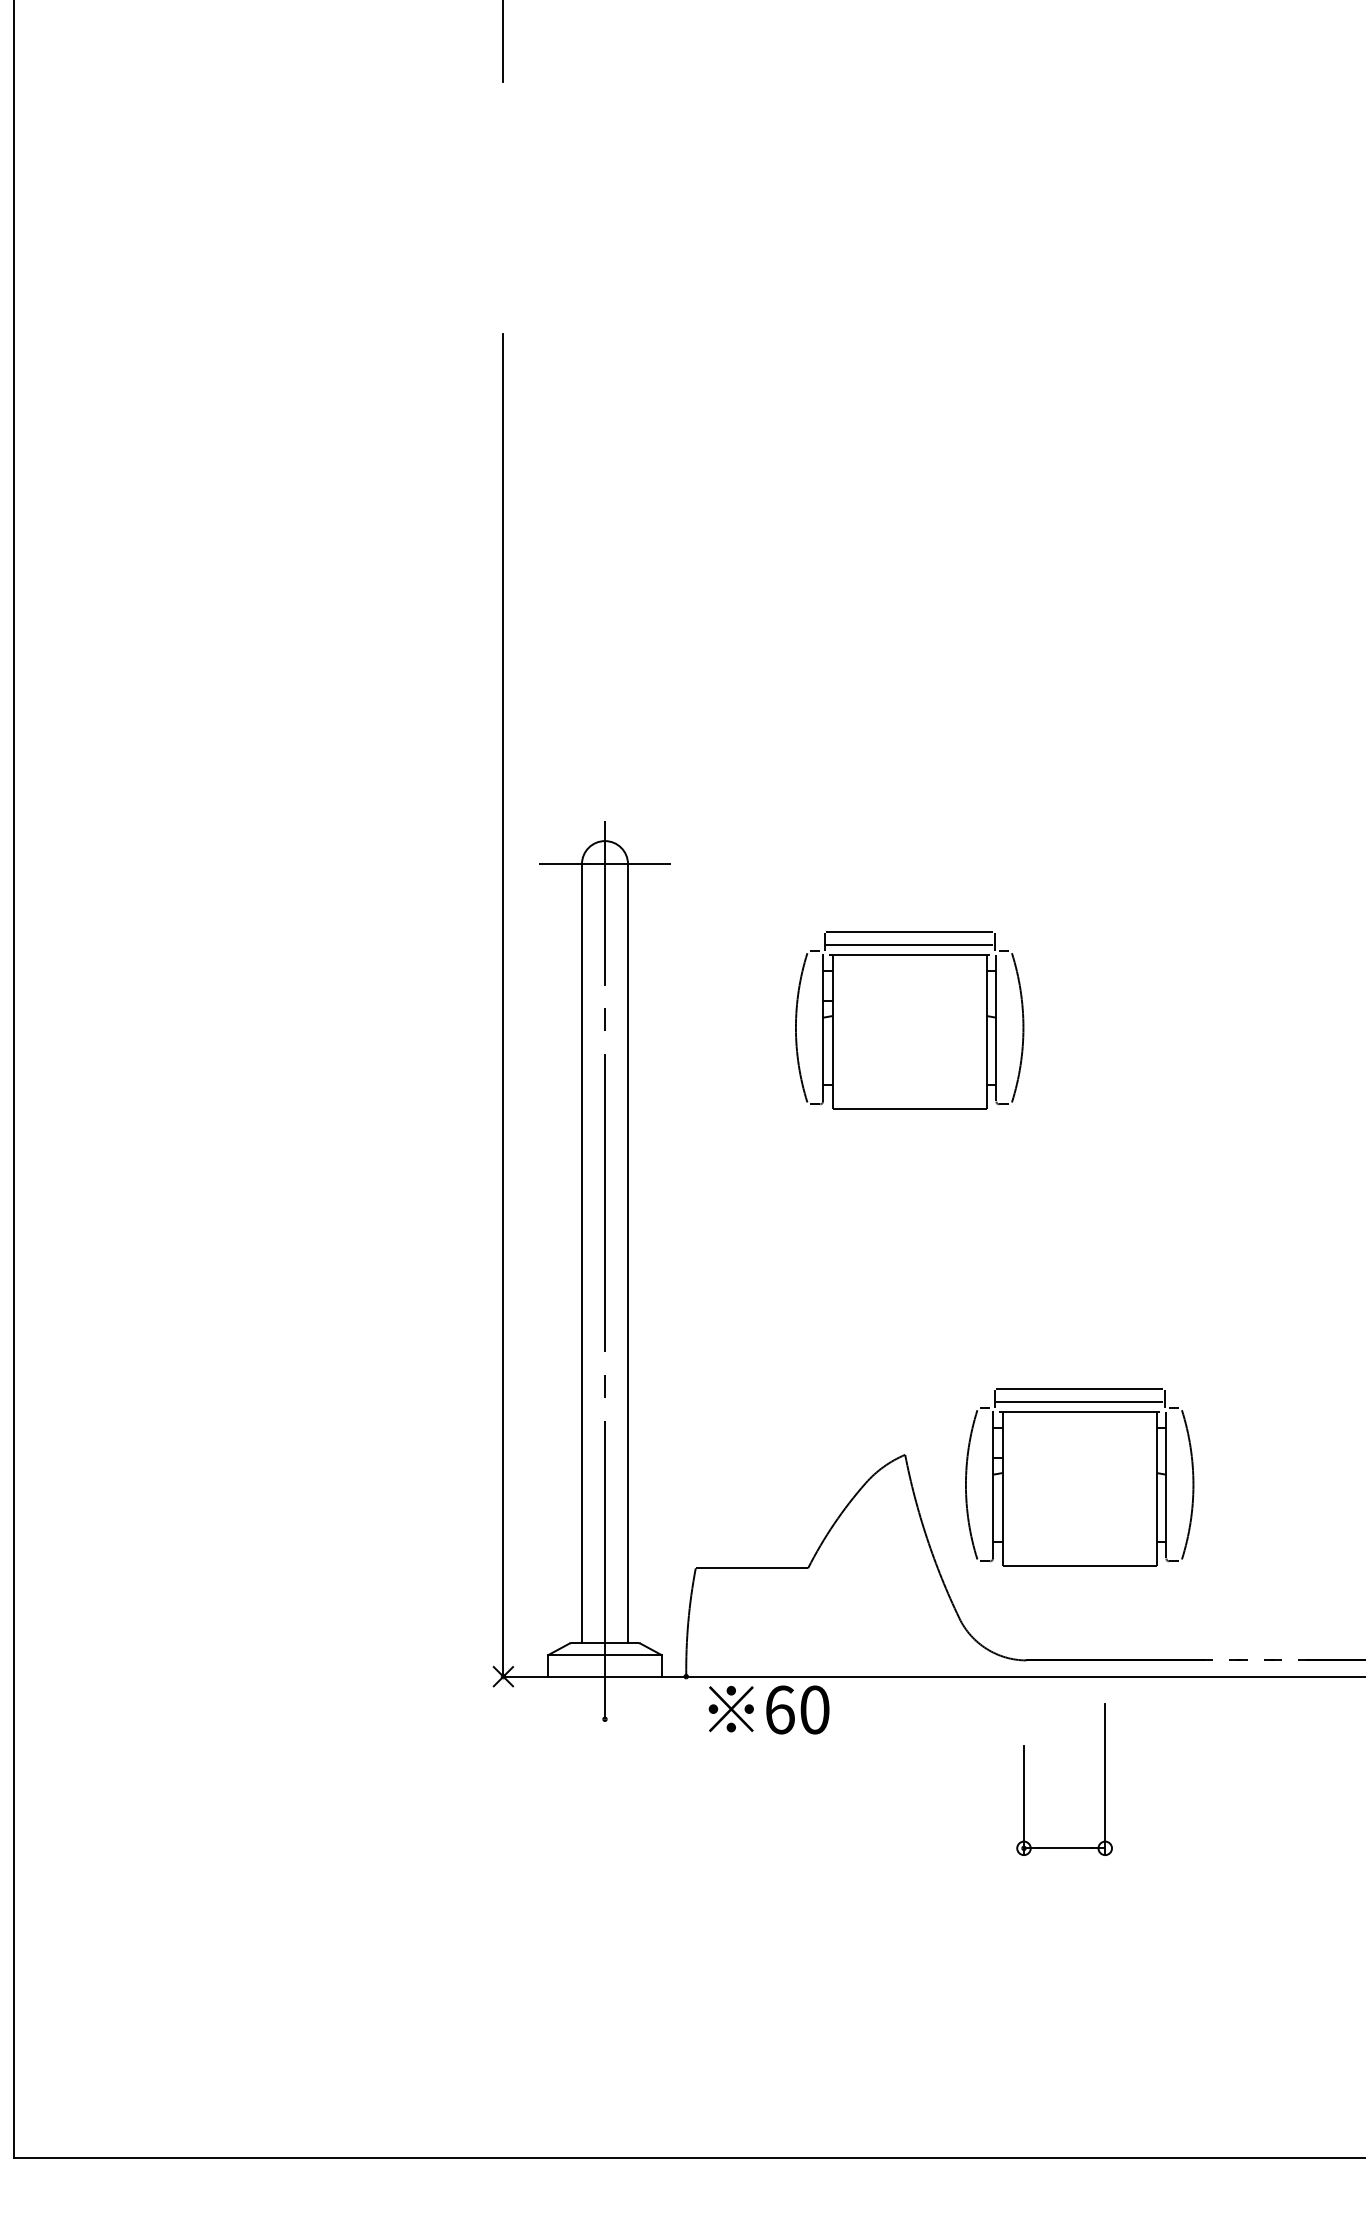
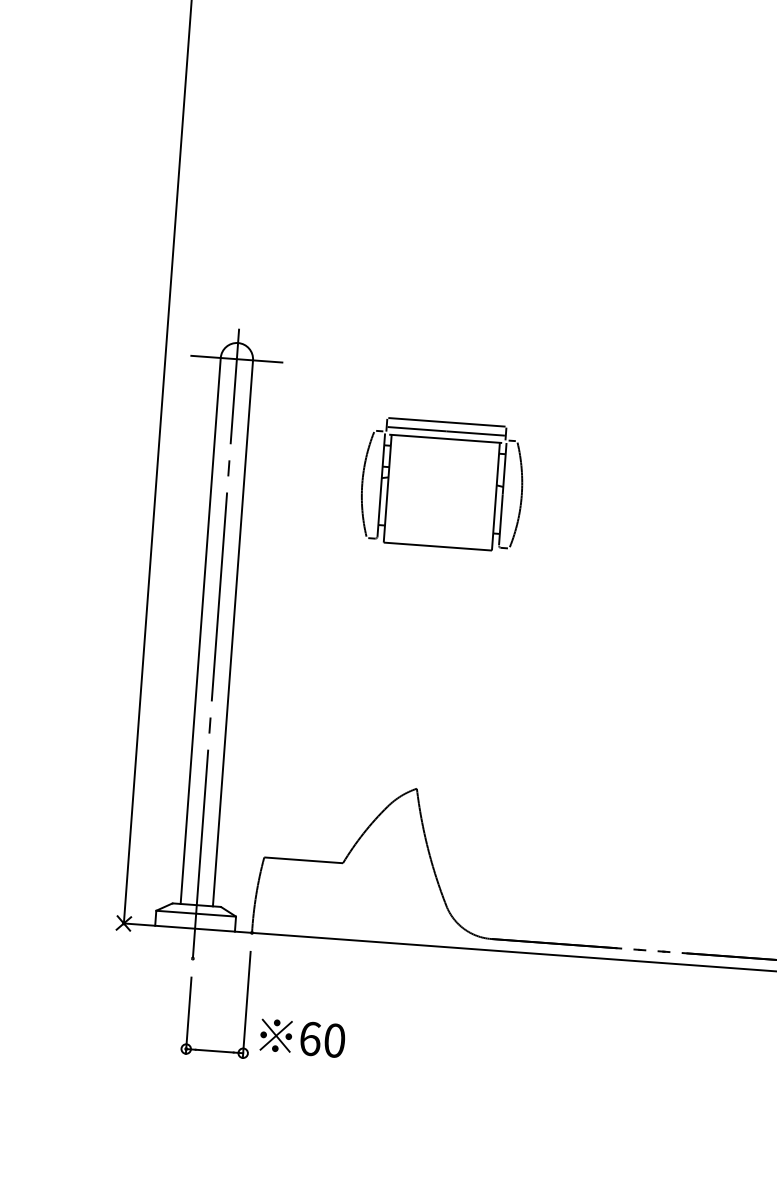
part: (1079, 1477) -> (537, 813), removed
text: (768, 1709) -> (302, 1037), moved
part: (1024, 1779) -> (190, 1000), moved

